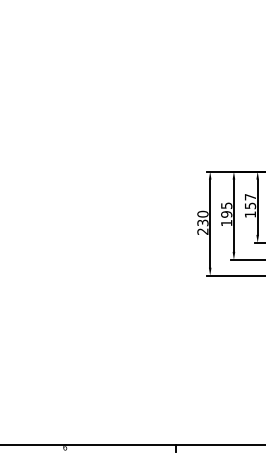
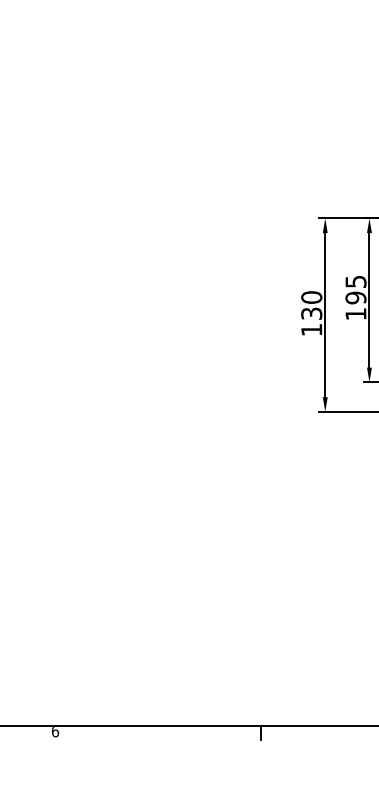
text: (202, 231) -> (310, 329), 230 -> 130

